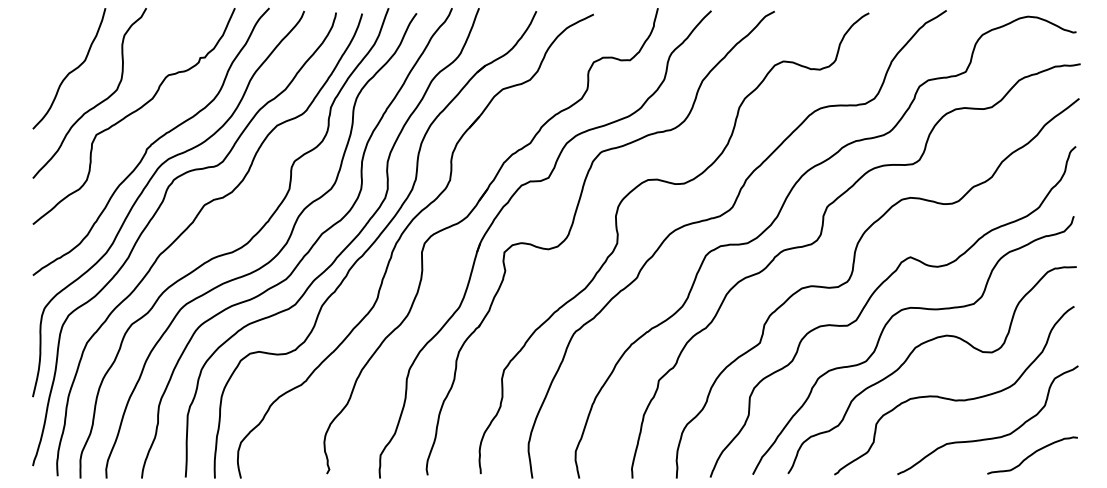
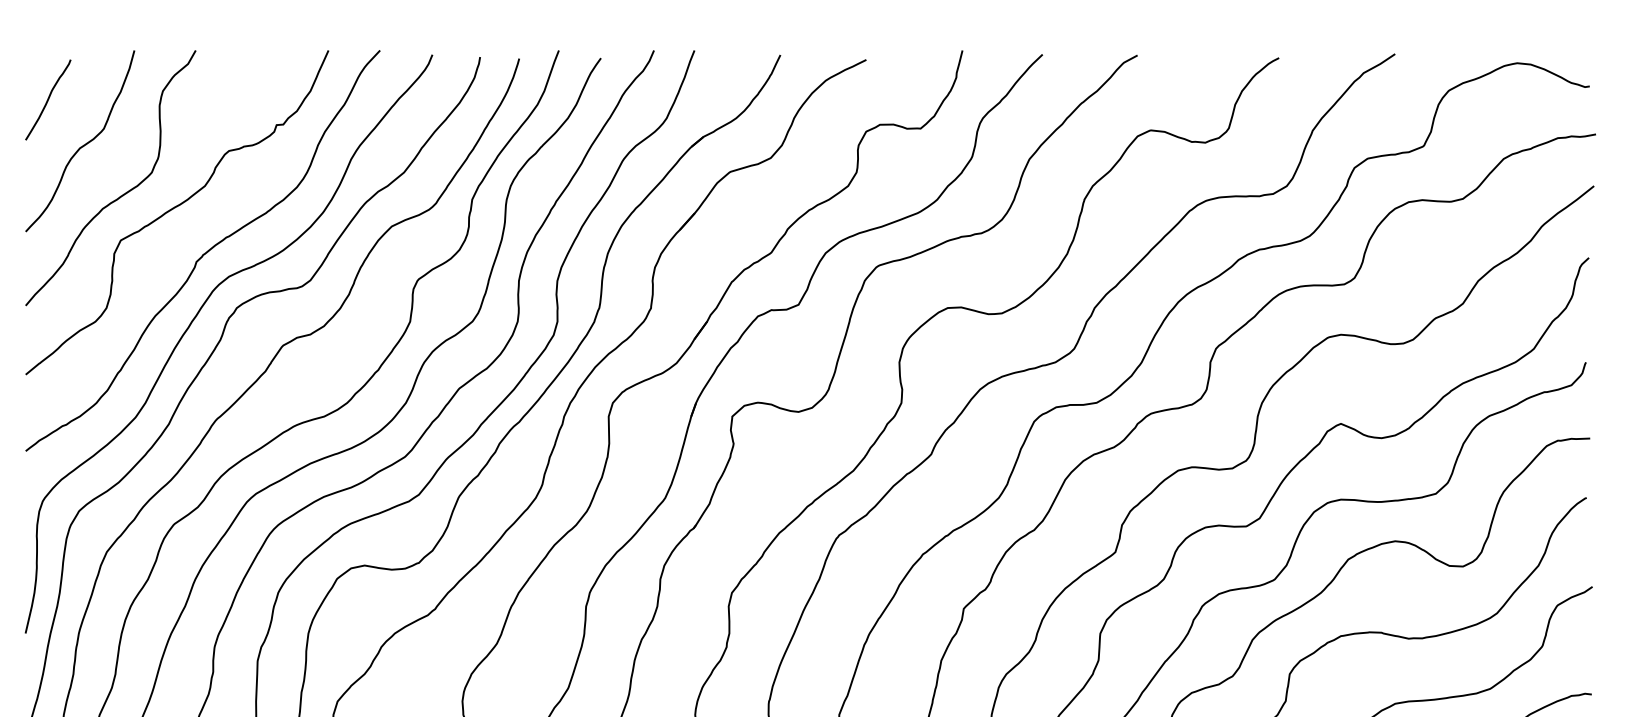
curve: (47, 41) -> (47, 100), added

